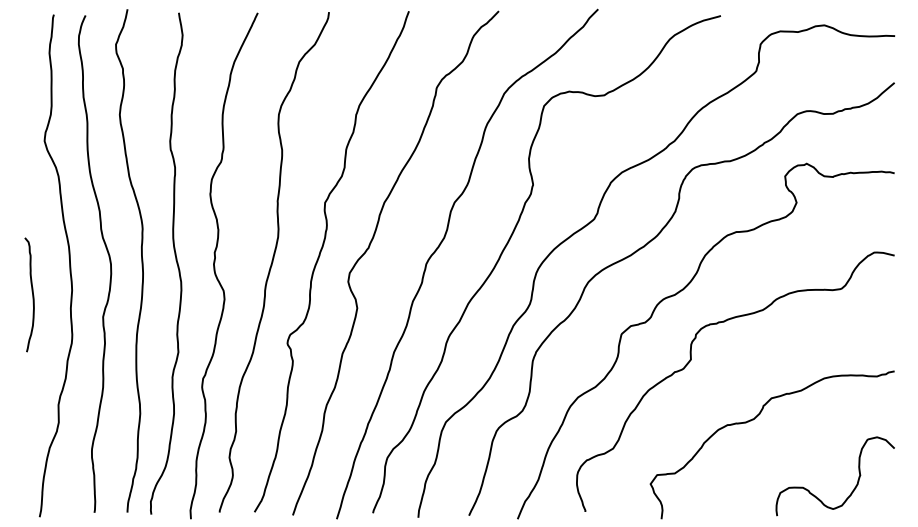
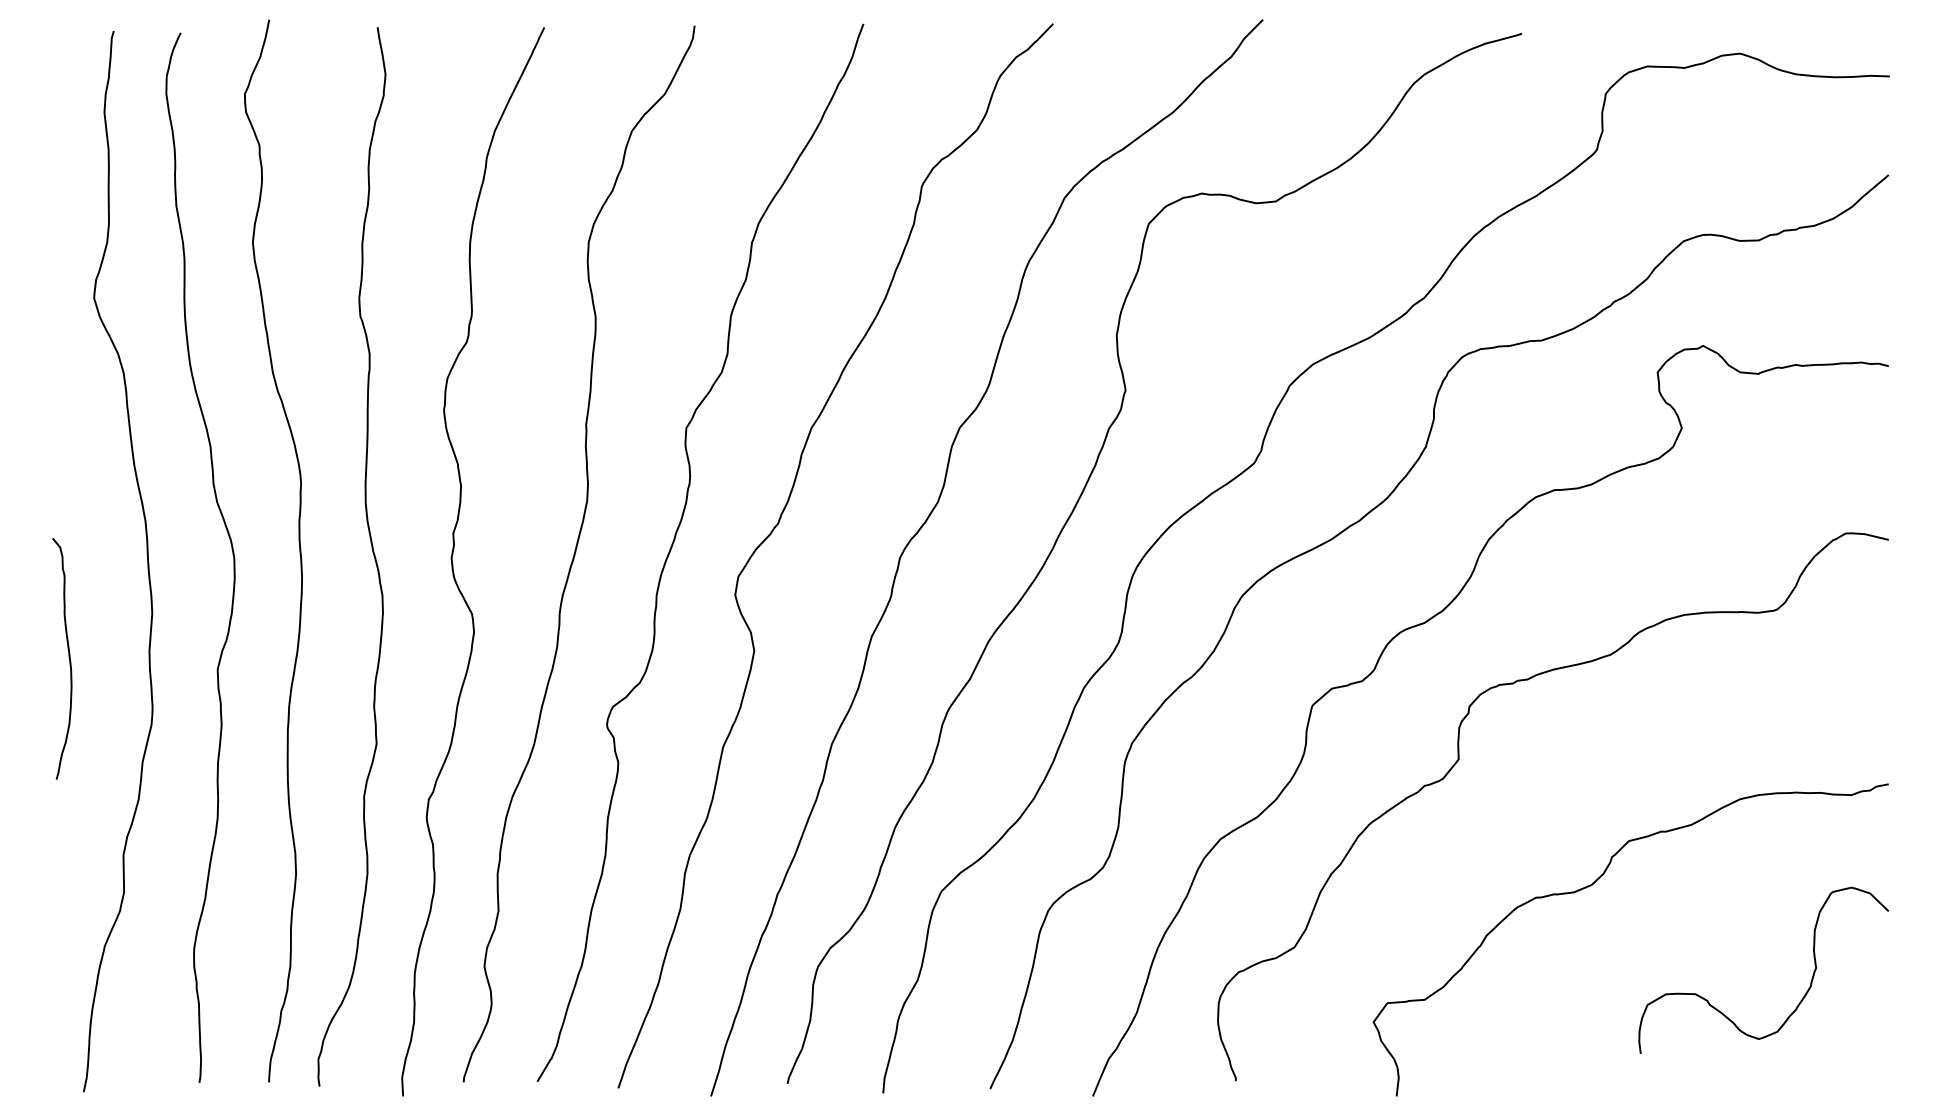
curve: (32, 294) -> (68, 657), moved
curve: (853, 488) -> (1801, 995), moved

